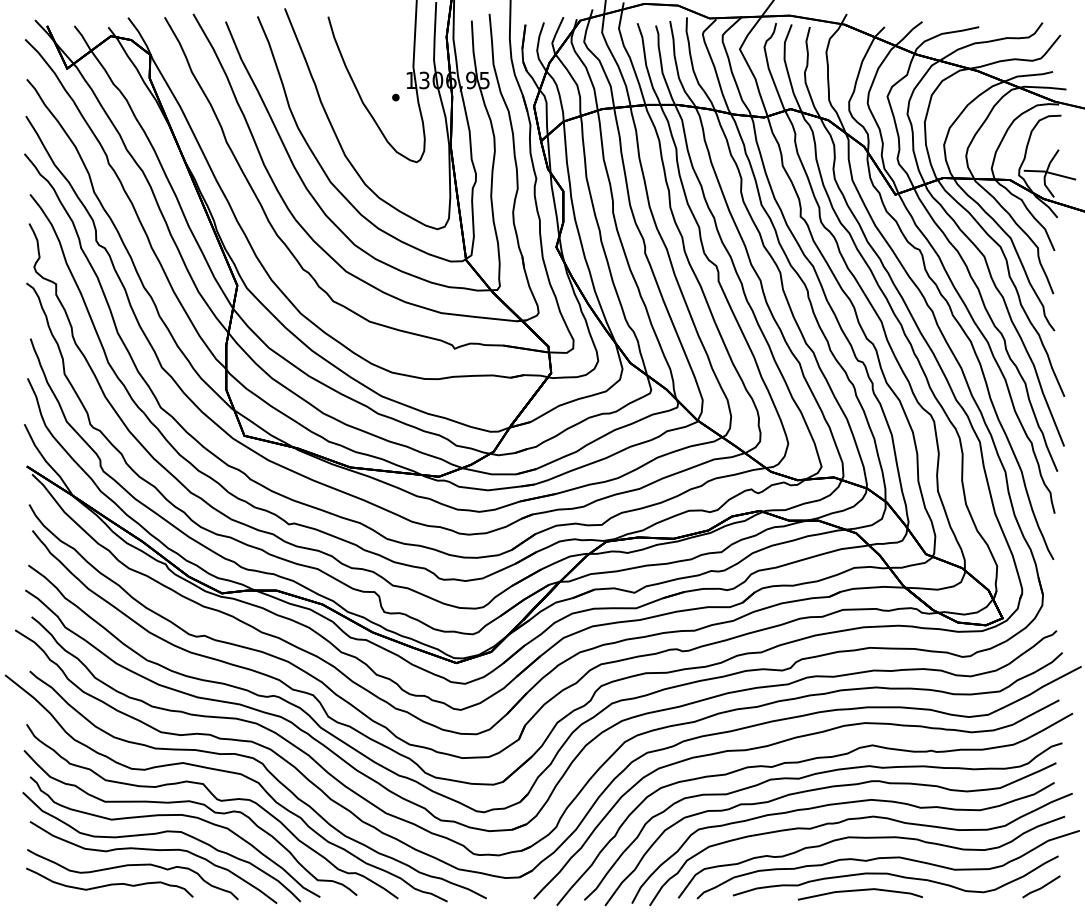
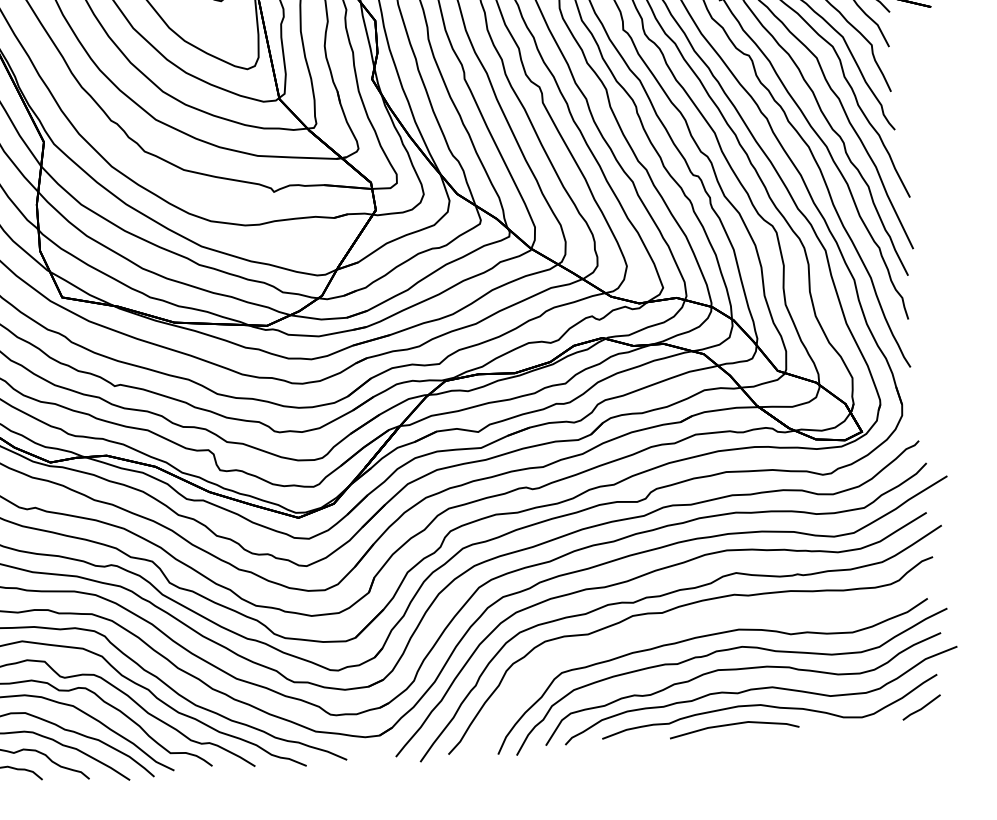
curve: (823, 789) -> (688, 622), removed

